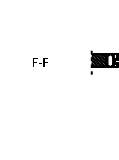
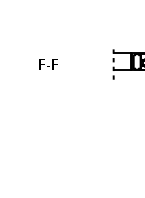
hatch: (98, 60) -> (122, 61), removed

